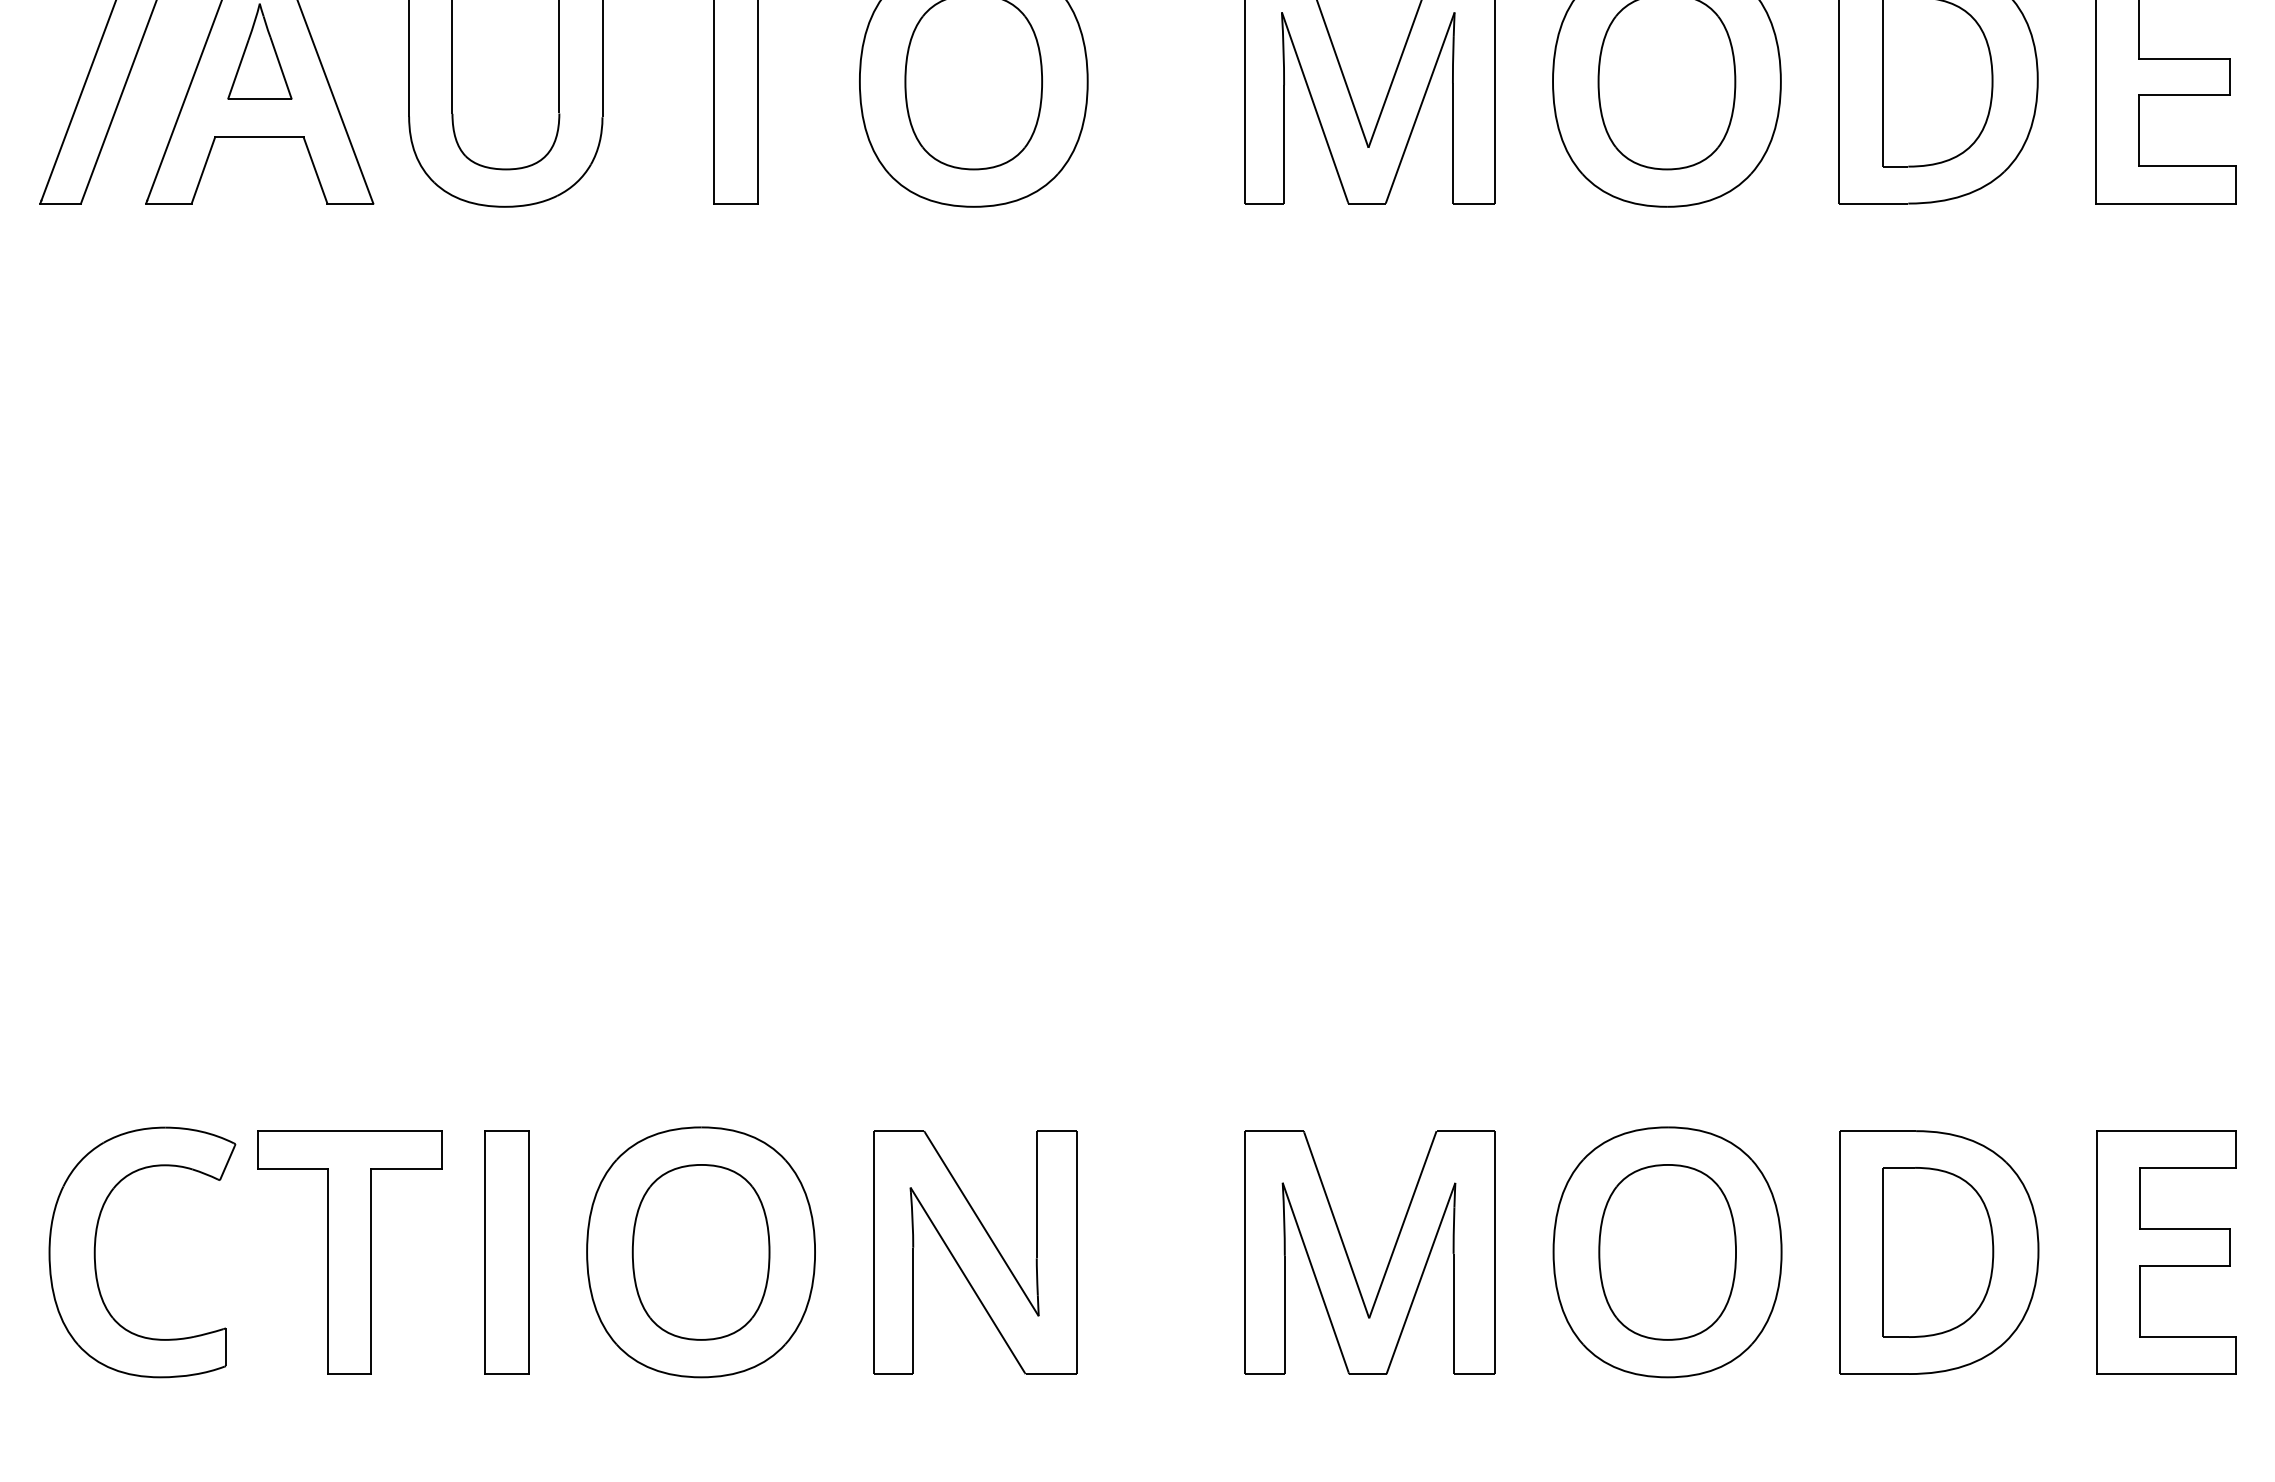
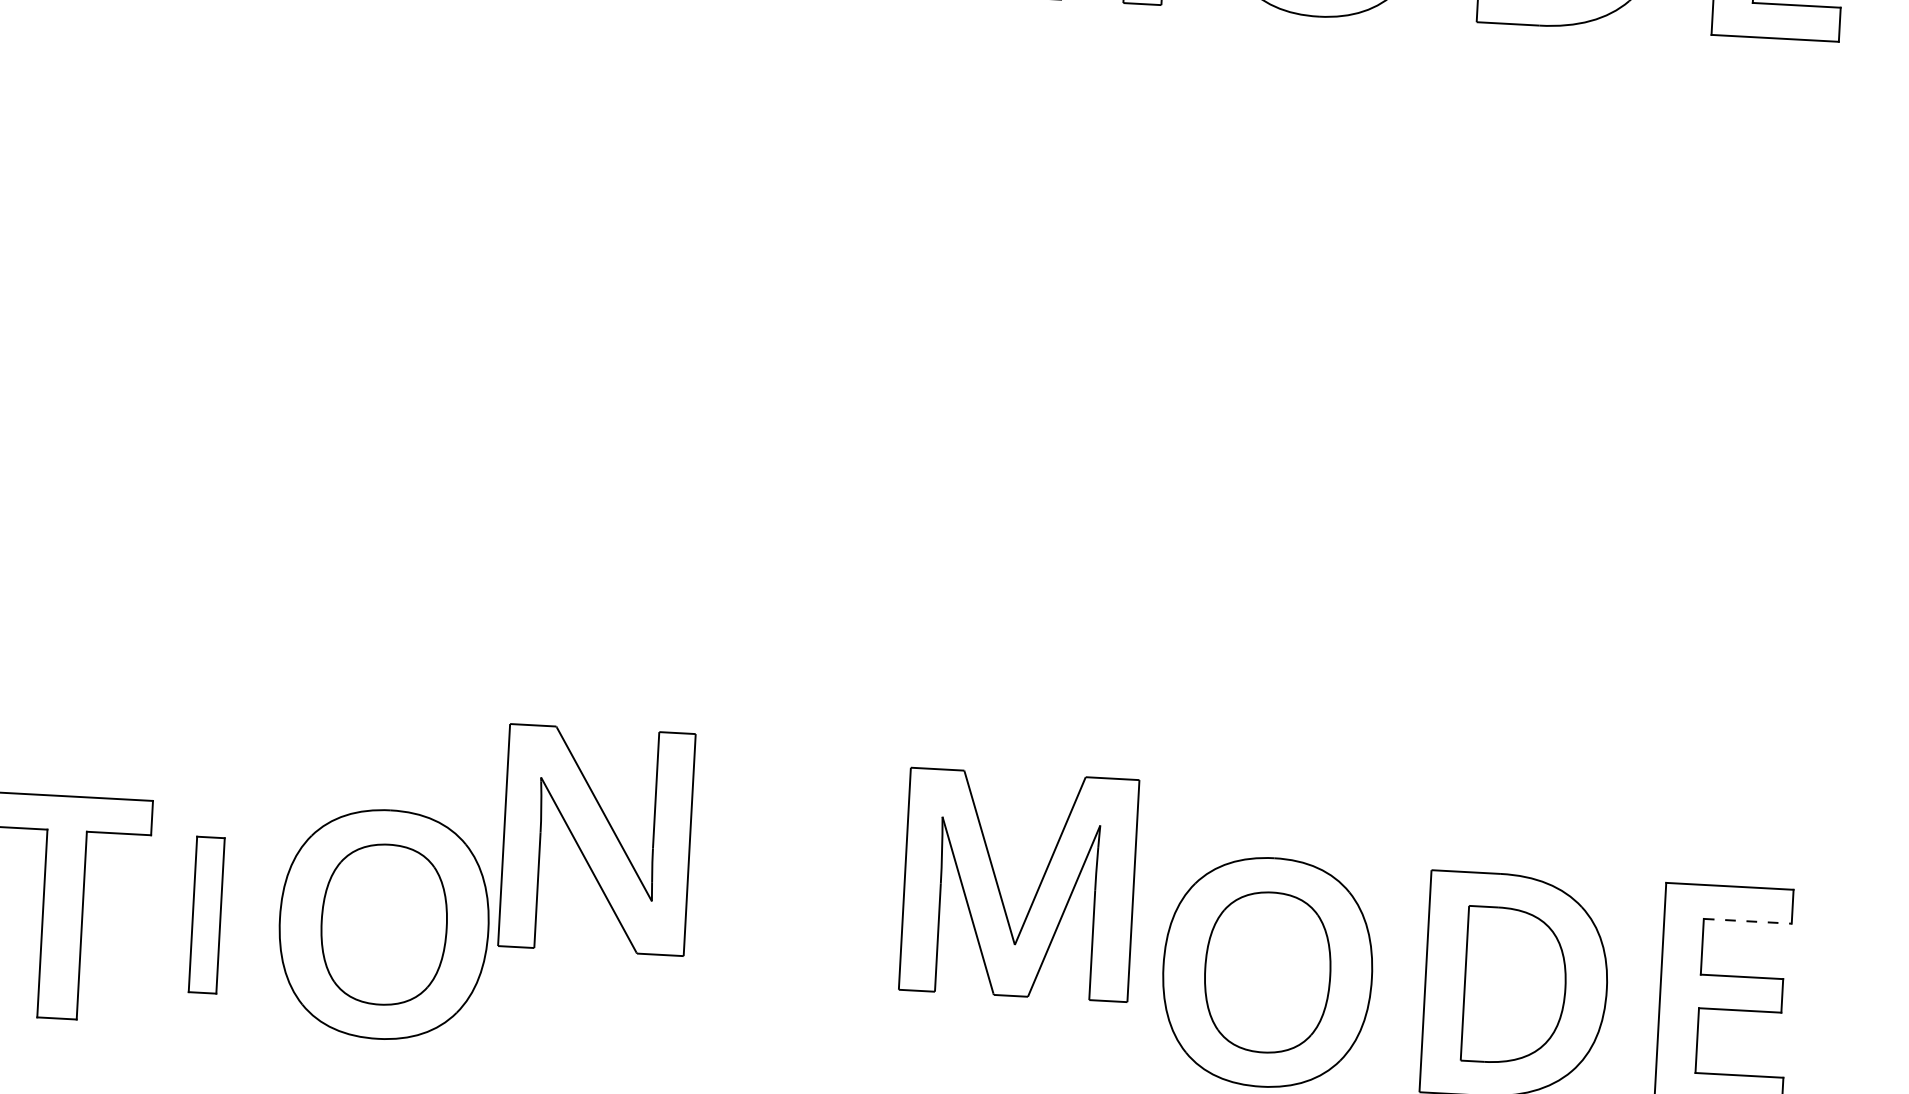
line: (2188, 1168) -> (1748, 921), solid -> dashed
part: (506, 1252) -> (206, 915), size x0.7
part: (975, 1252) -> (597, 840), moved
part: (1349, 1258) -> (999, 889), moved

